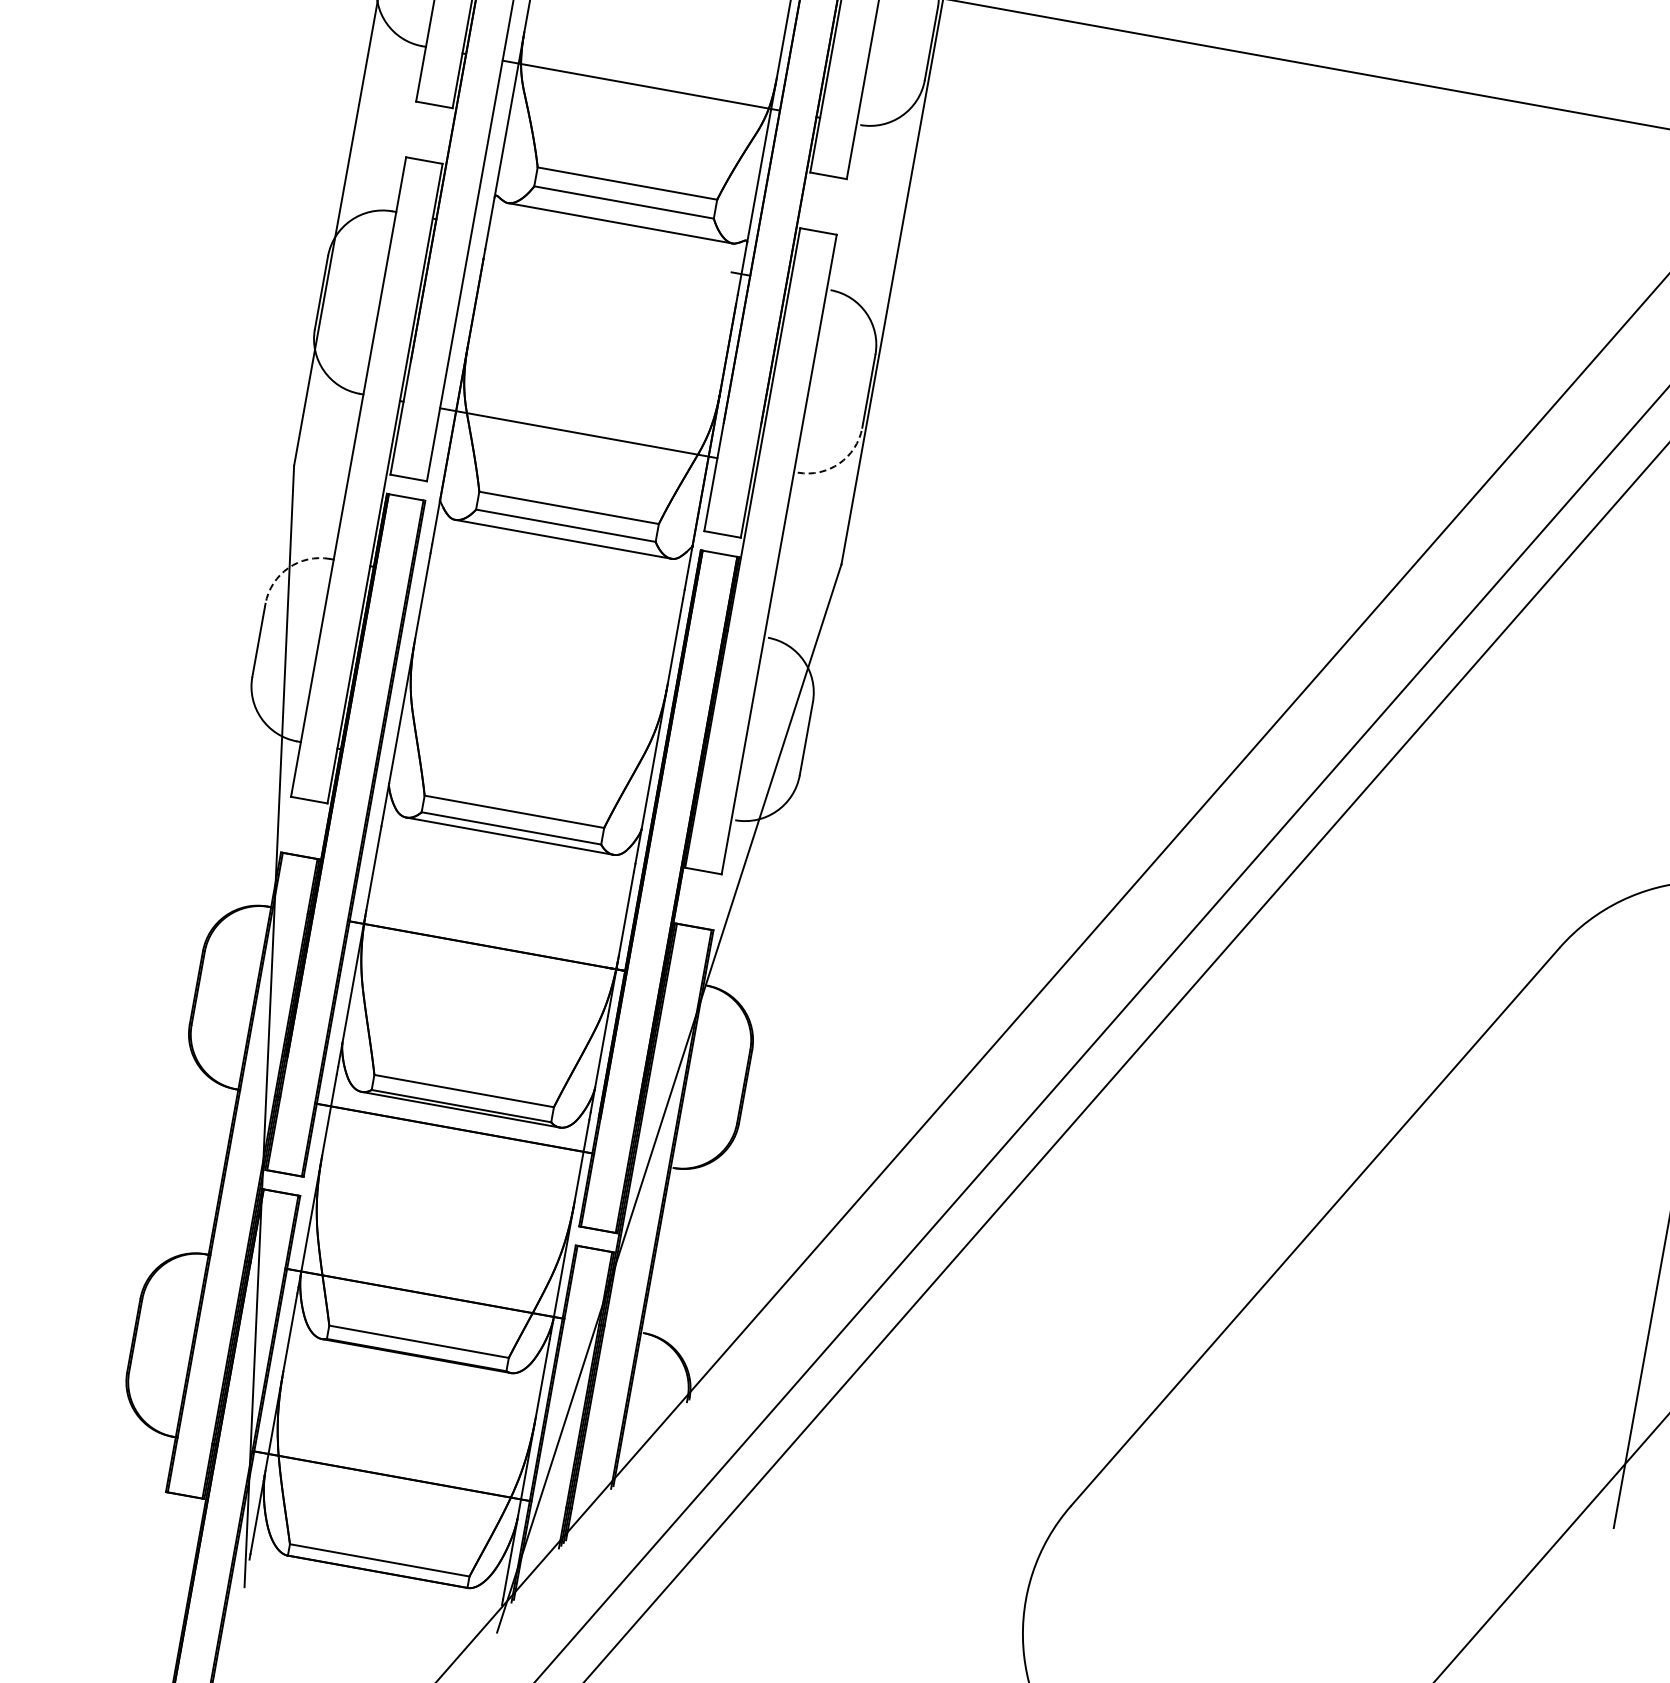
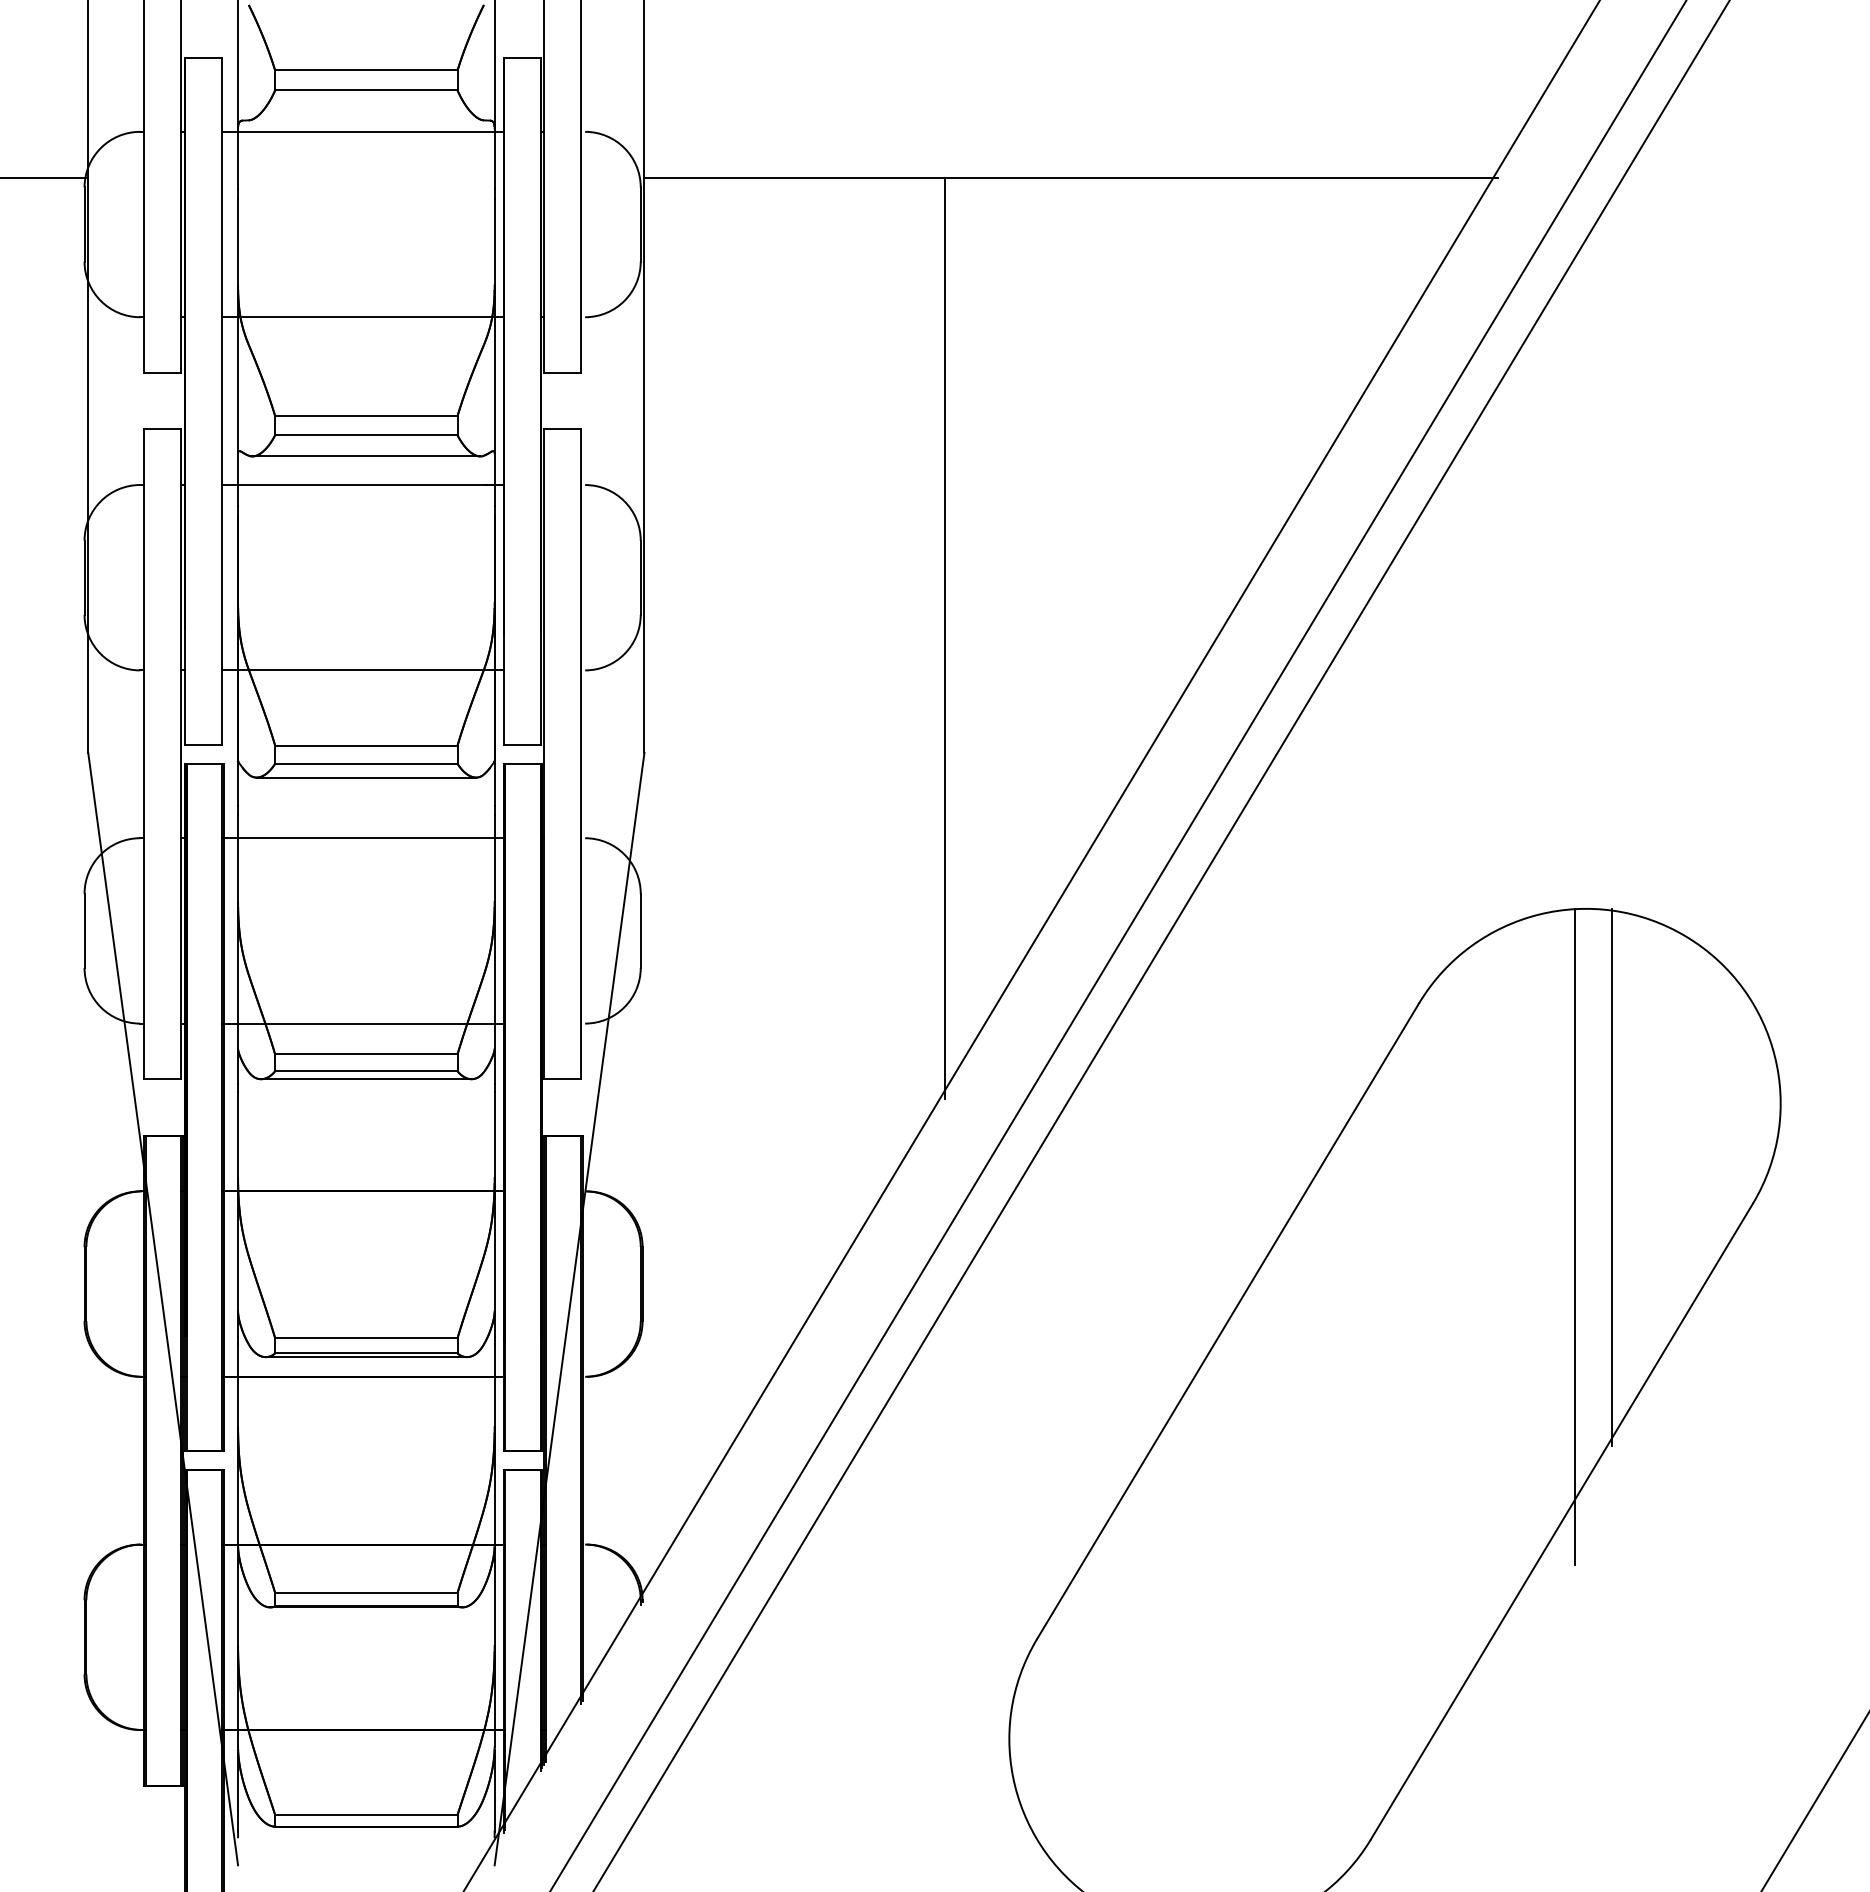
line: (611, 251) -> (362, 485), added
arc: (839, 463) -> (624, 654), dashed -> solid
line: (1157, 504) -> (944, 638), added
arc: (288, 567) -> (100, 854), dashed -> solid
line: (548, 598) -> (362, 838), added
line: (516, 780) -> (362, 1023), added

